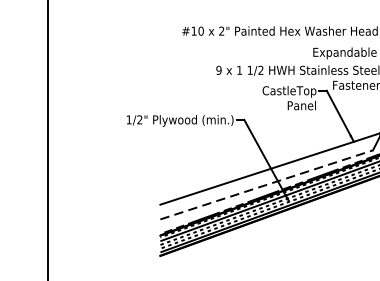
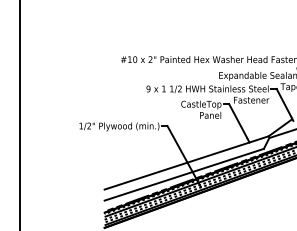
line: (267, 184) -> (184, 174), dashed -> solid

